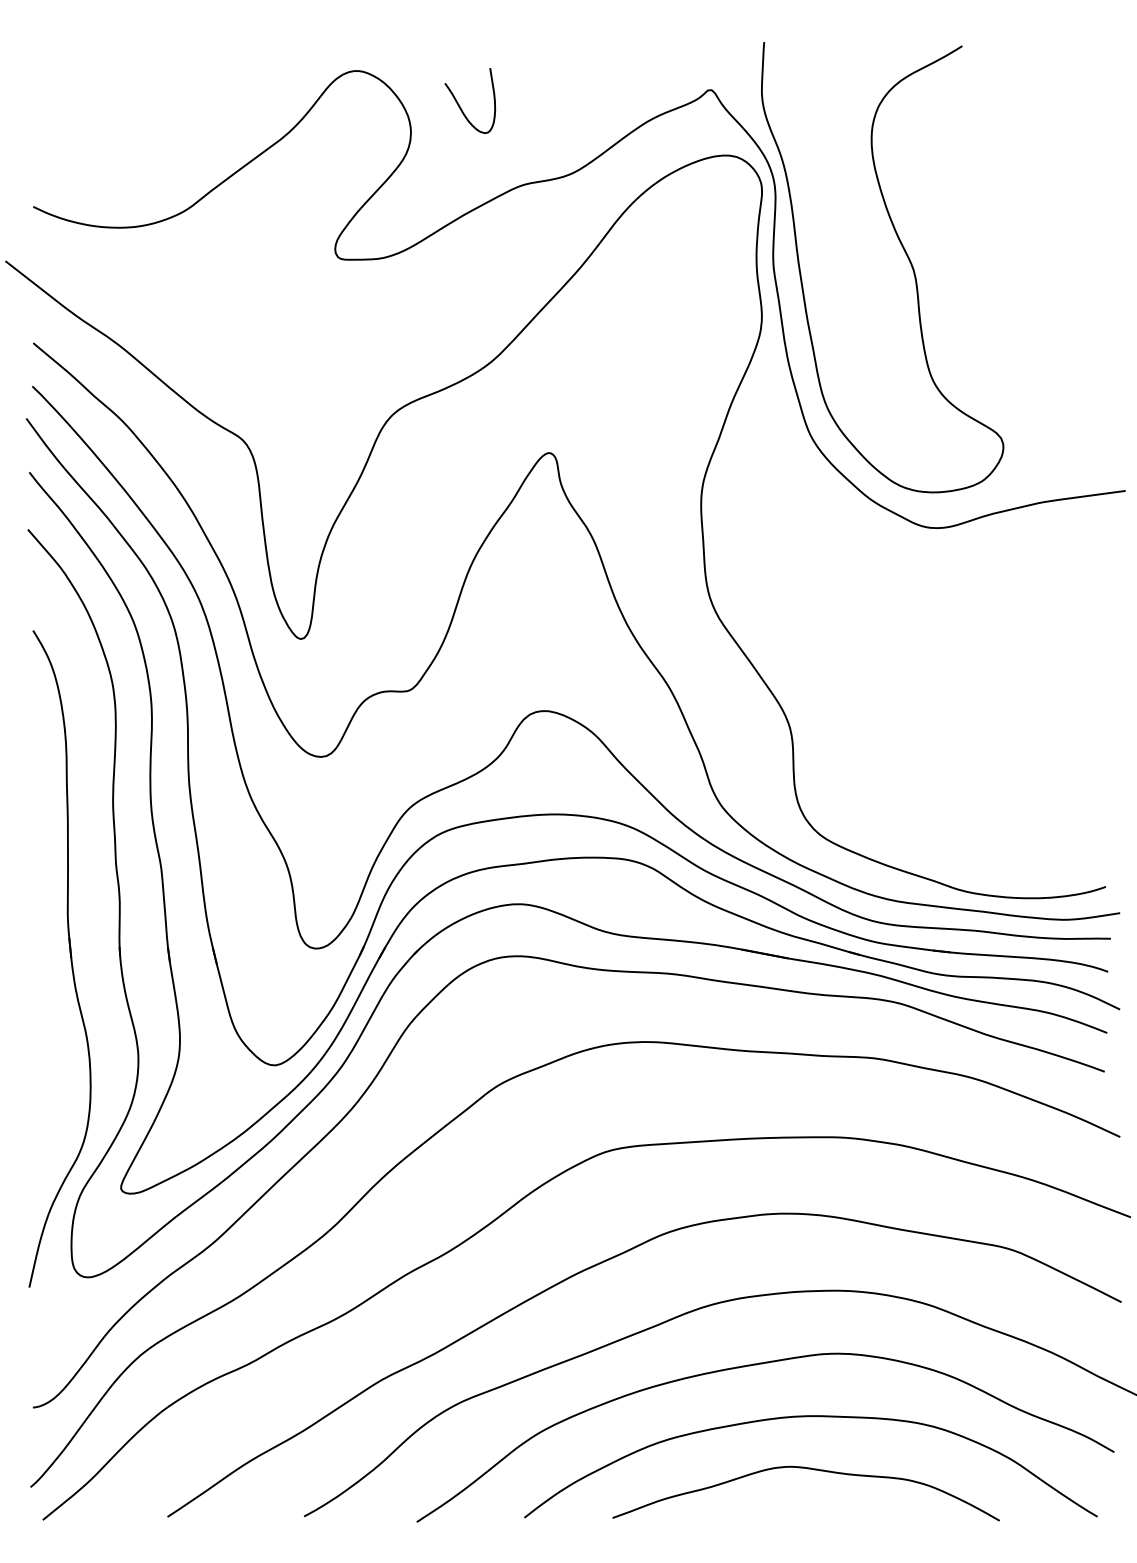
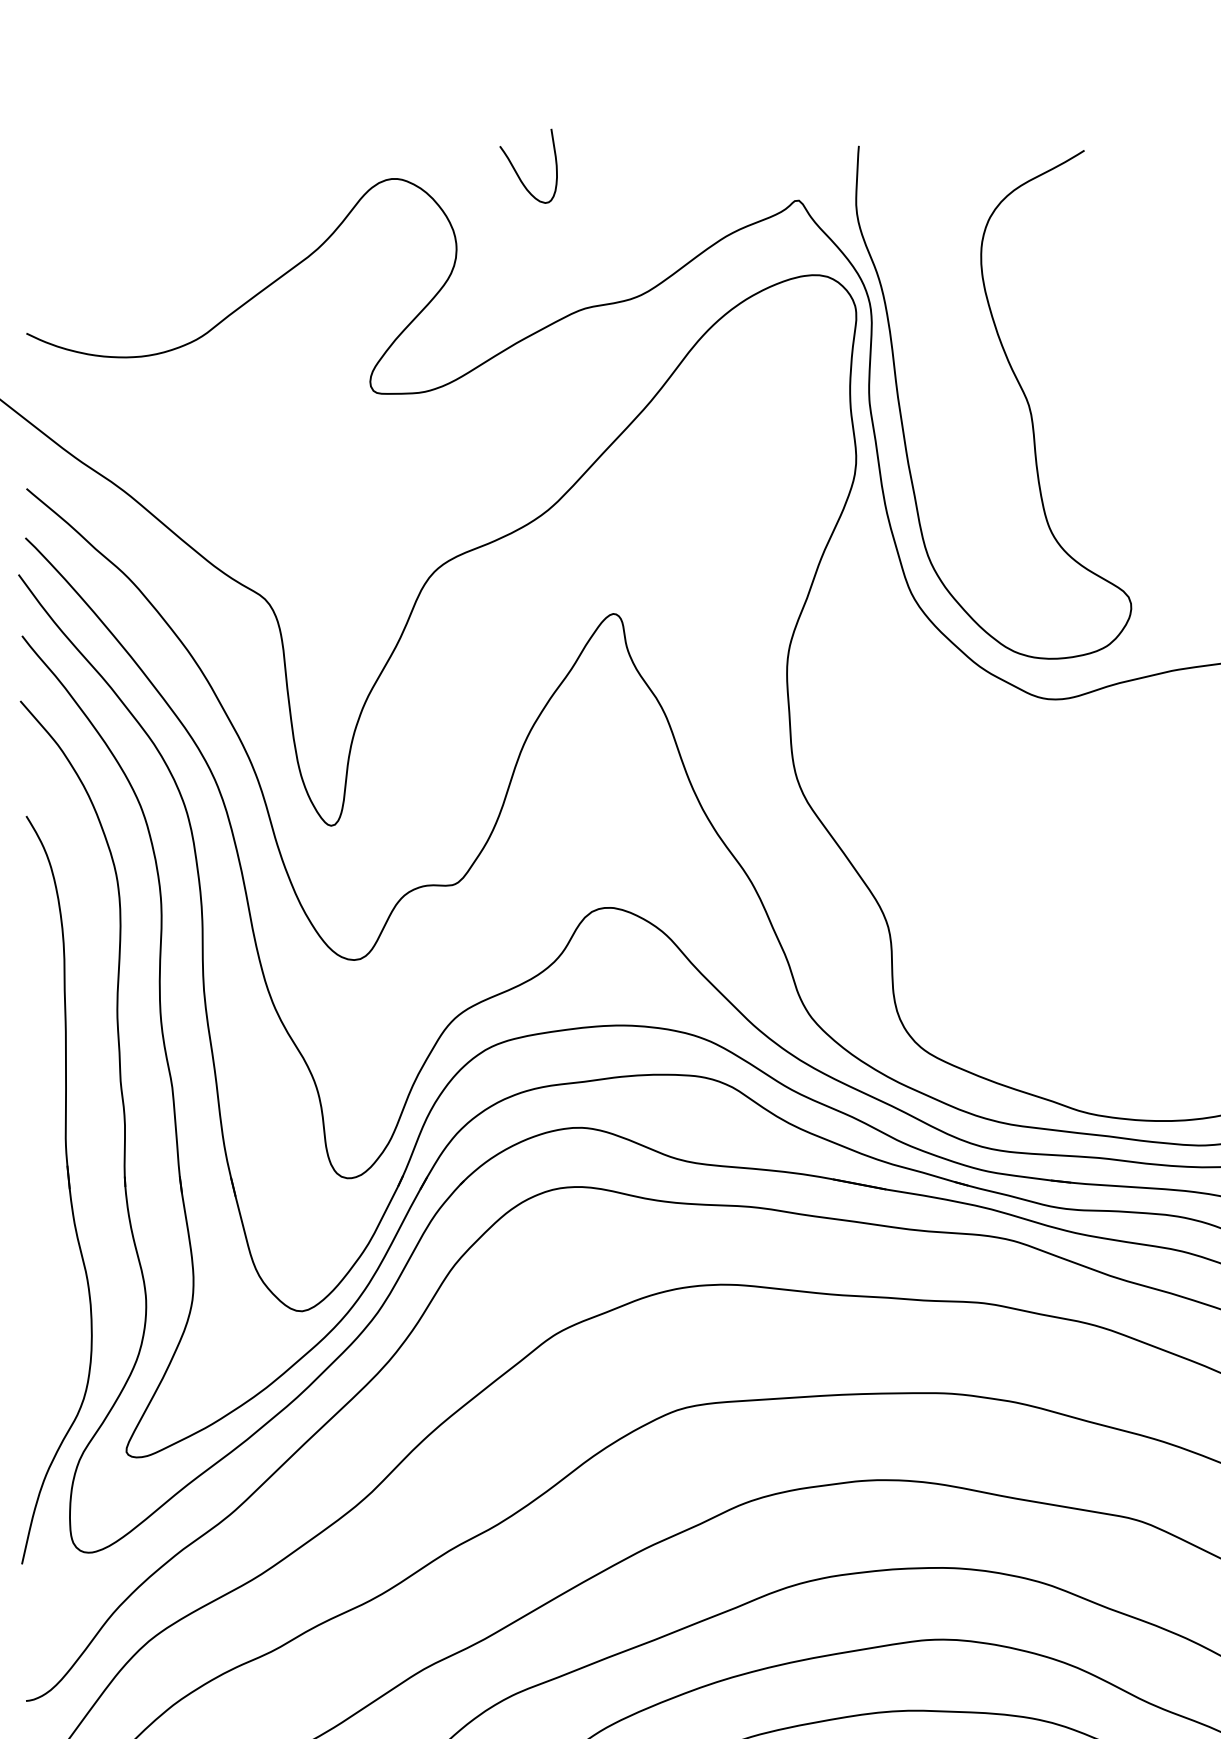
curve: (460, 106) -> (517, 172), moved

